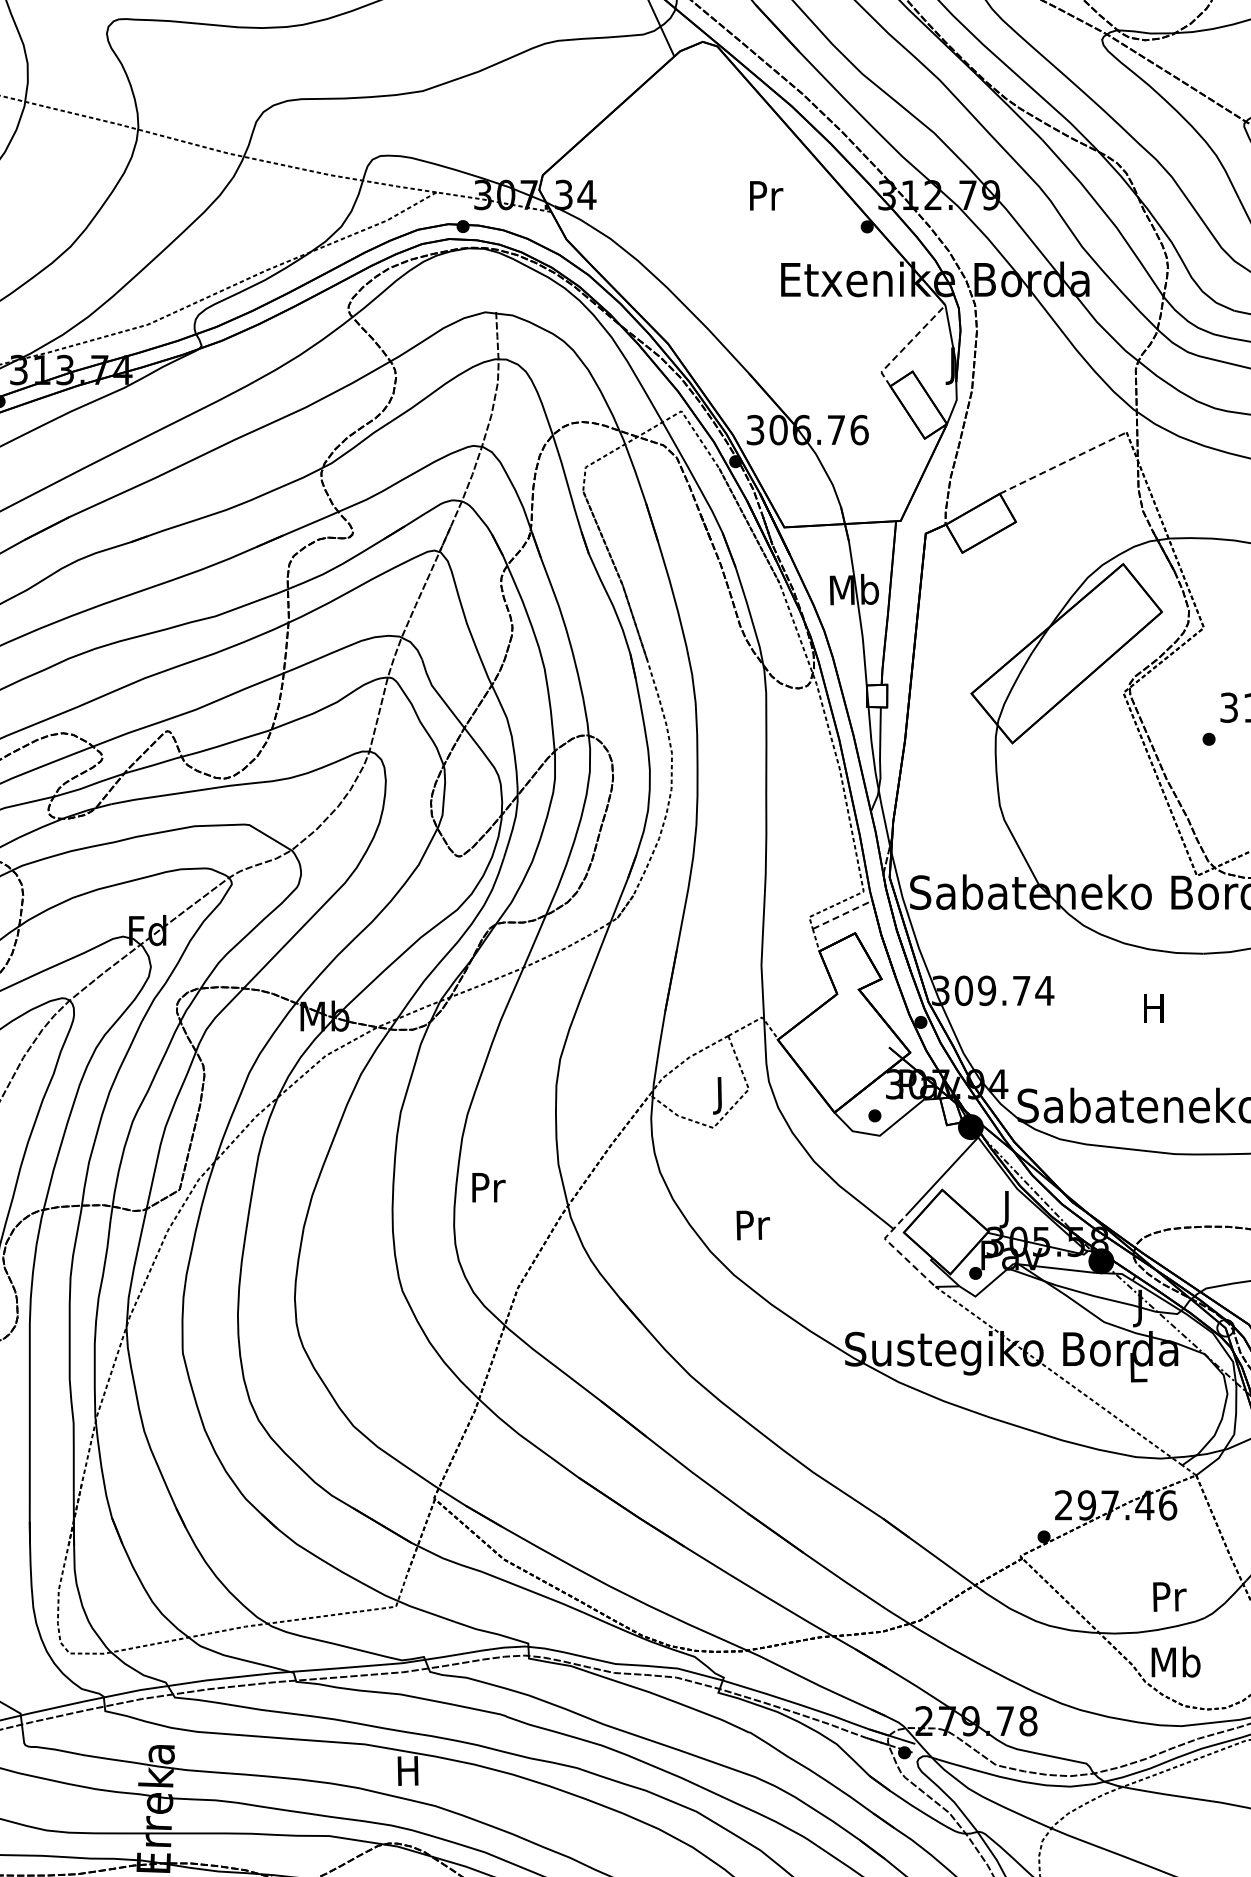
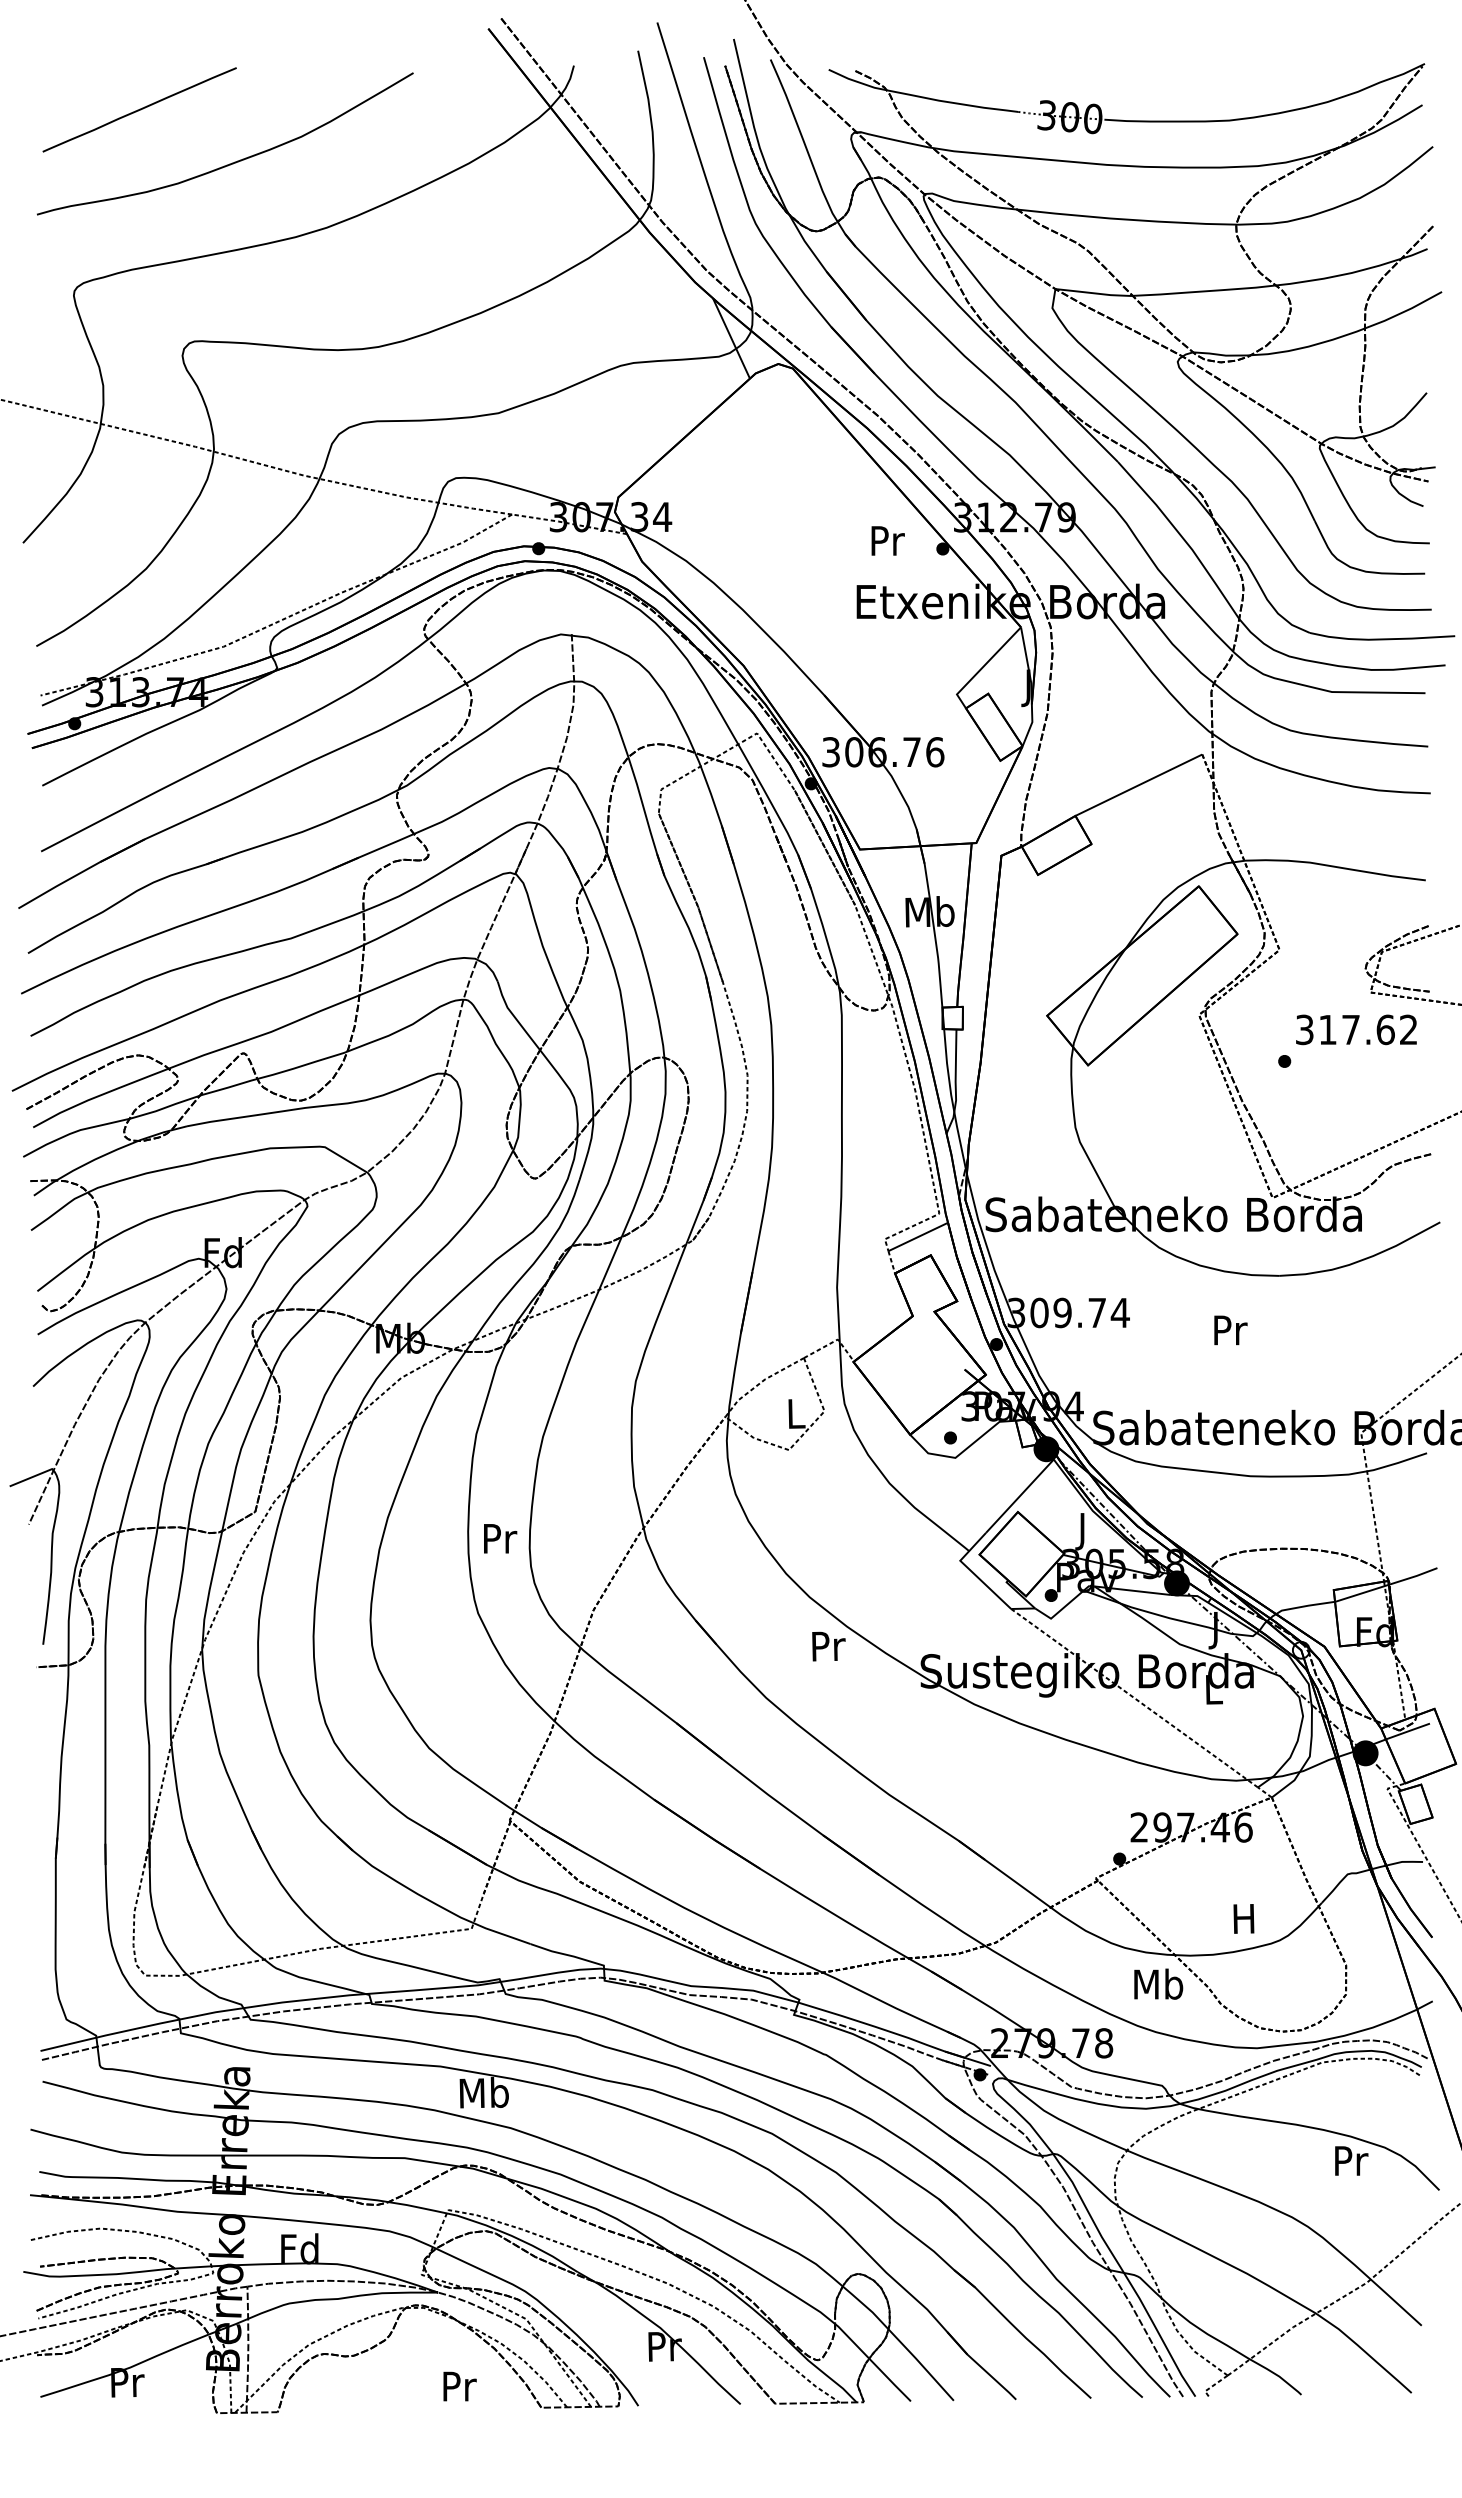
text: (765, 195) -> (887, 540), moved
line: (907, 345) -> (983, 667), dashed -> solid
line: (1063, 463) -> (1139, 785), dashed -> solid
line: (842, 914) -> (918, 1236), dashed -> solid
text: (1154, 1008) -> (1230, 1330), H -> Pr
text: (720, 1095) -> (796, 1417), J -> L
text: (488, 1187) -> (500, 1538), moved
text: (752, 1225) -> (828, 1646), moved
line: (895, 1249) -> (971, 1571), dashed -> solid
text: (1169, 1596) -> (1245, 1918), Pr -> H
text: (1175, 1661) -> (1158, 1983), moved
text: (407, 1770) -> (483, 2092), H -> Mb

